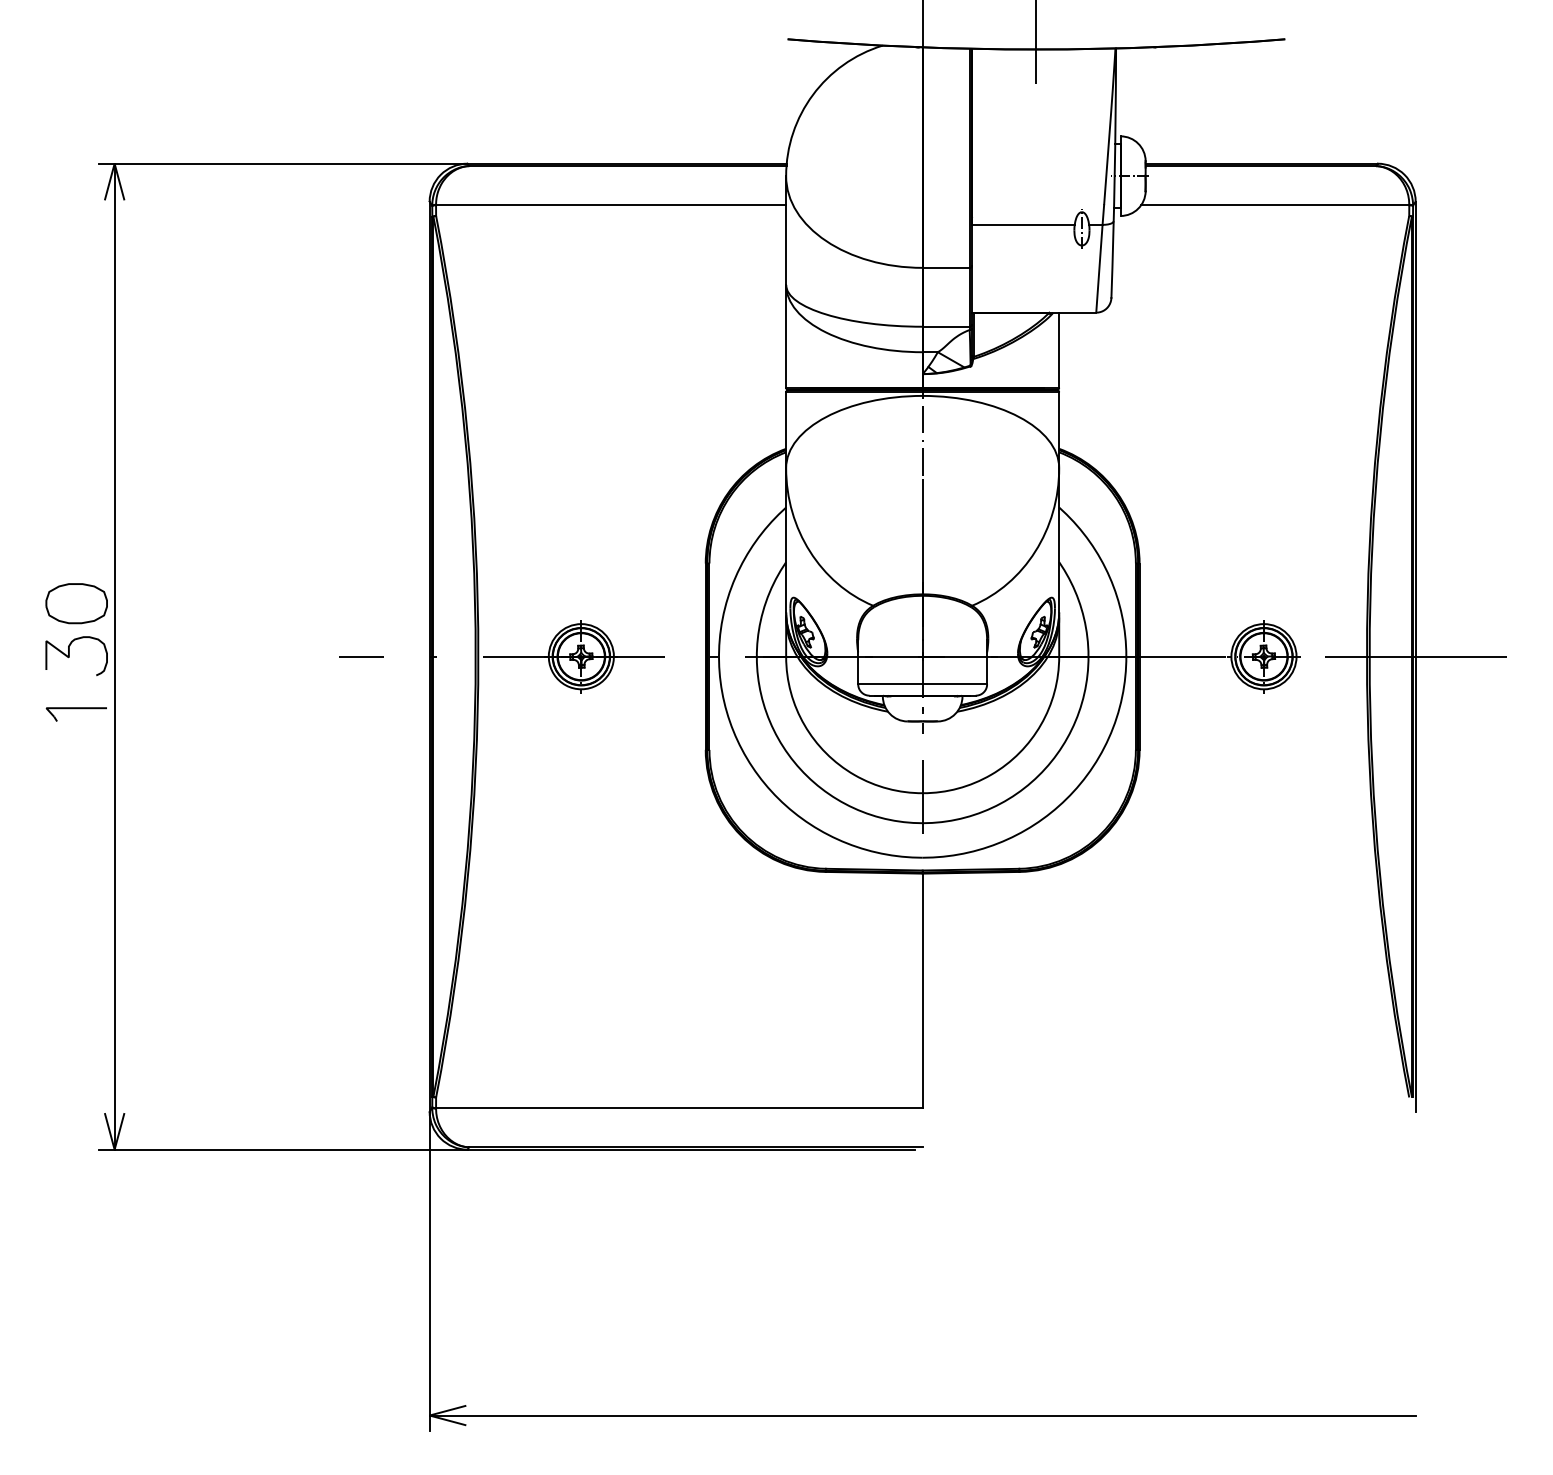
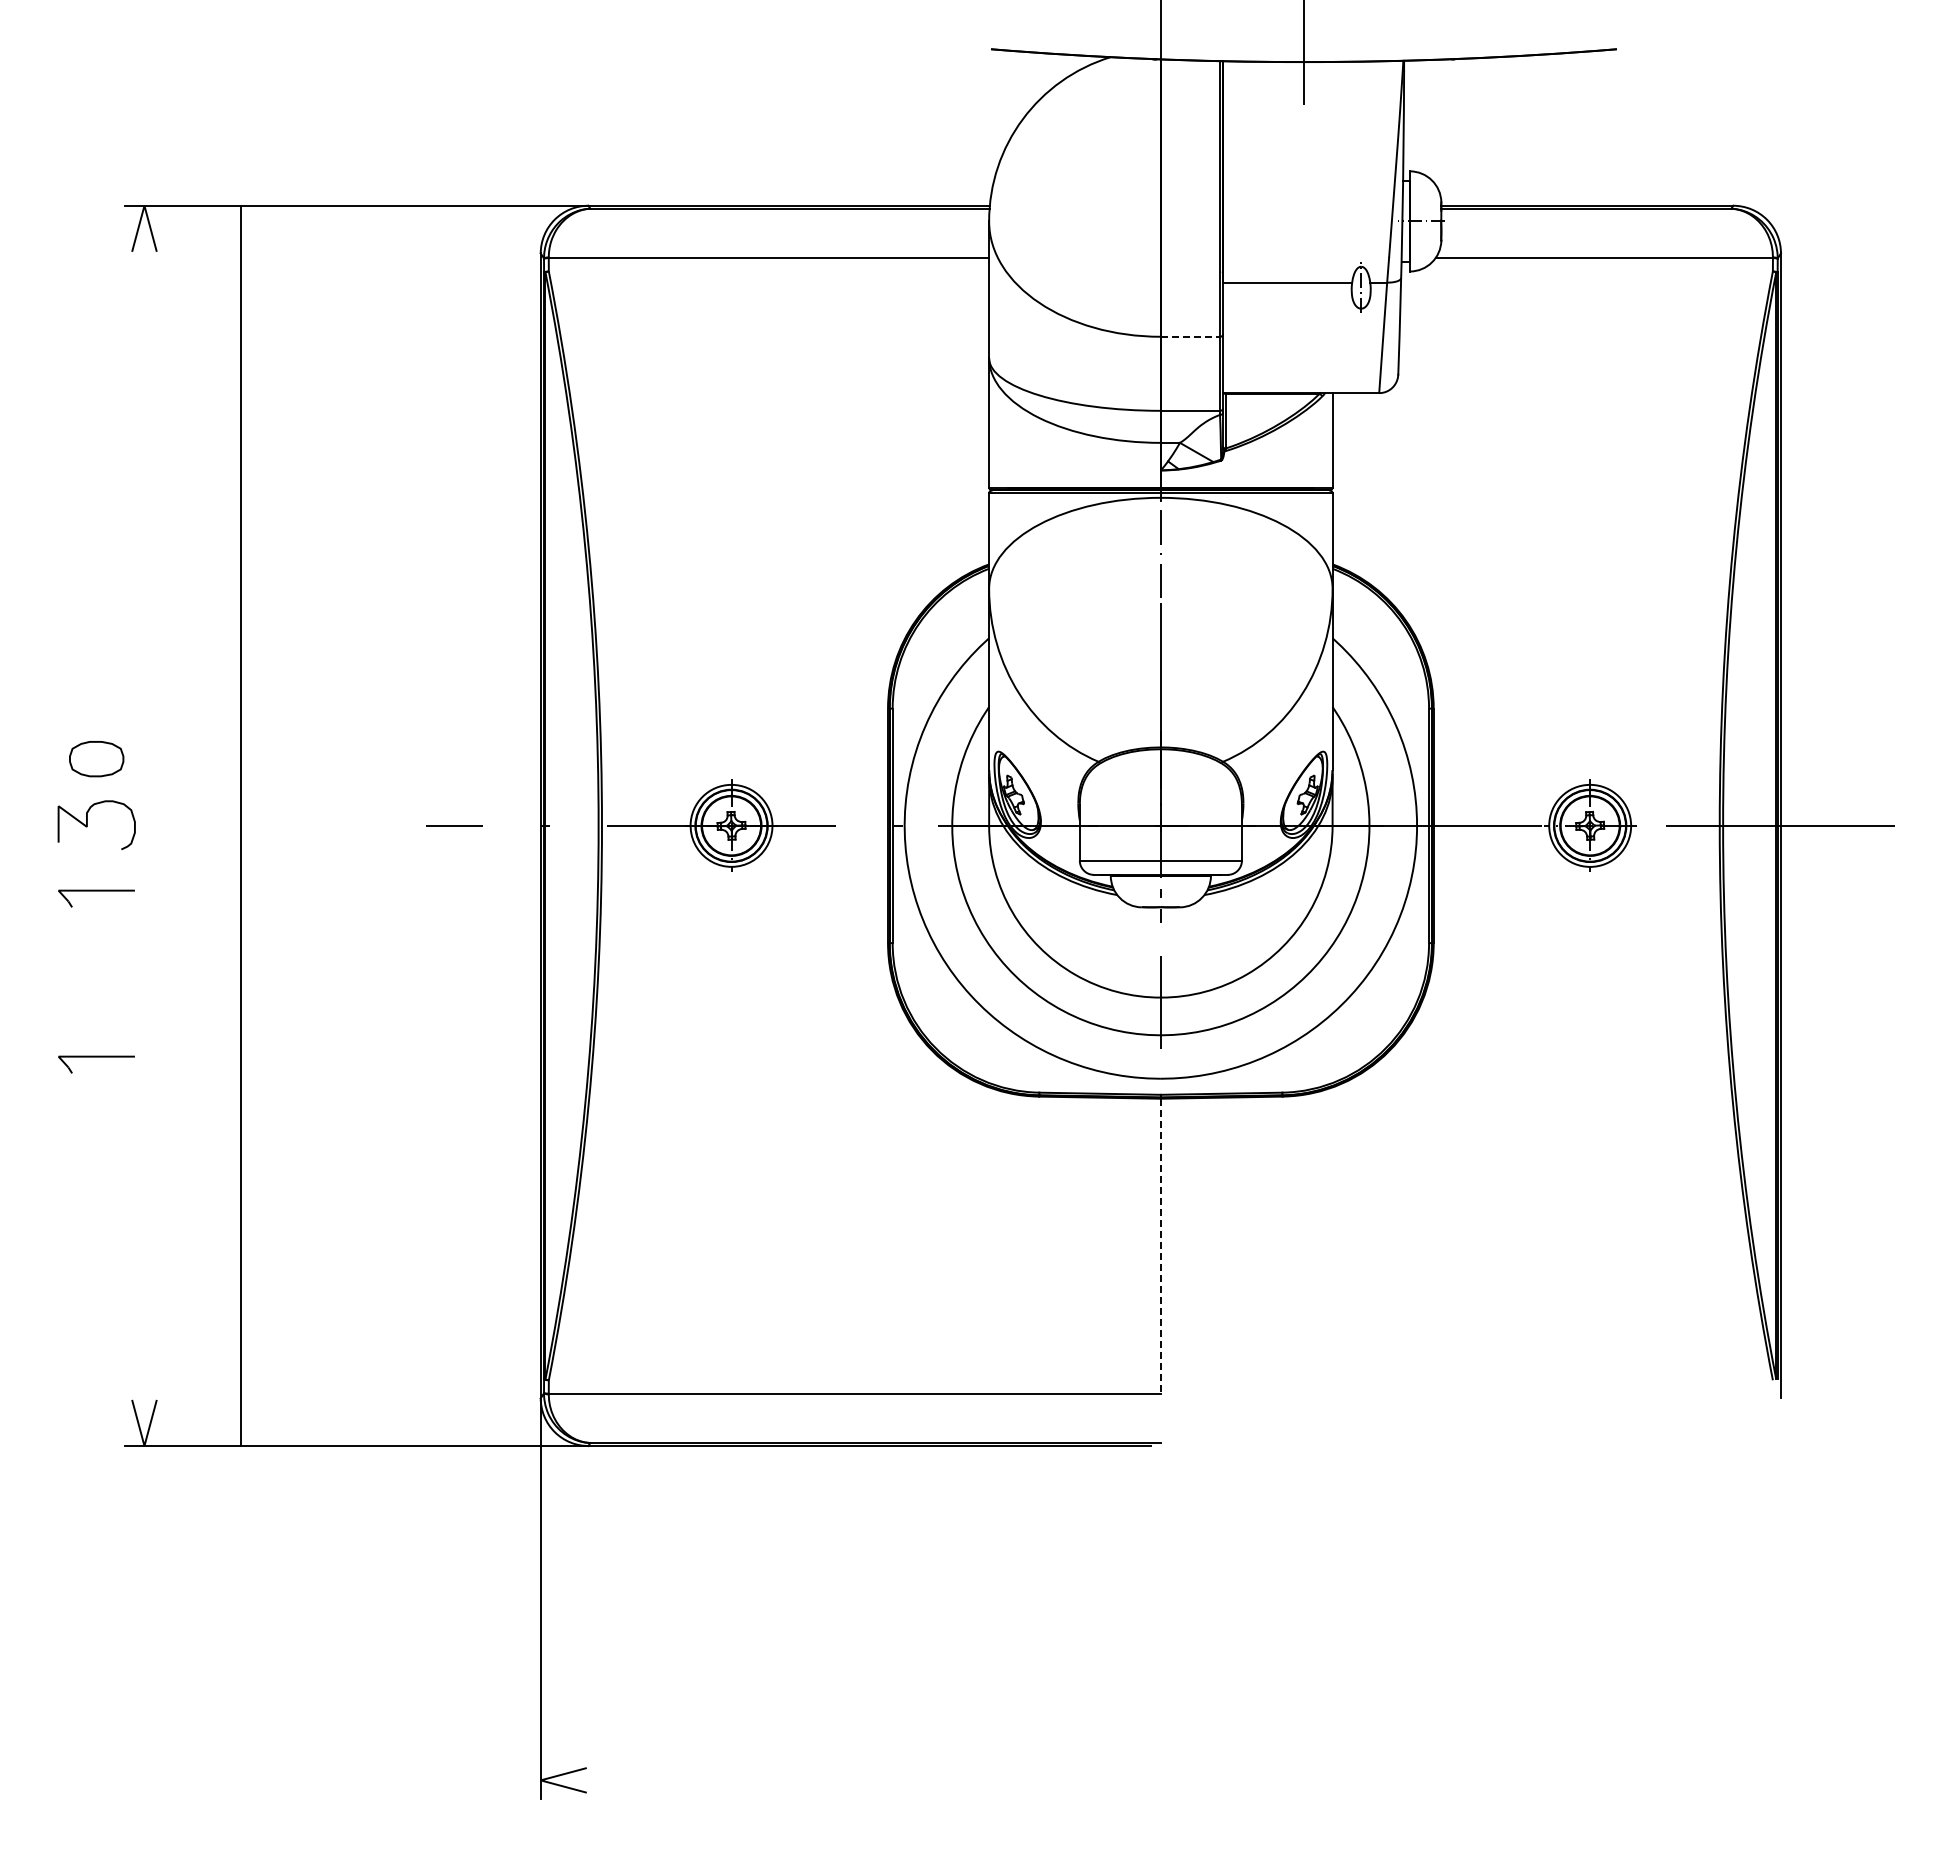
line: (946, 267) -> (1190, 336), solid -> dashed
part: (76, 603) -> (96, 758), size x0.7
line: (114, 656) -> (241, 825), moved
part: (76, 840) -> (96, 1057), added
line: (922, 991) -> (1160, 1246), solid -> dashed
line: (922, 1415) -> (1160, 1780), removed

